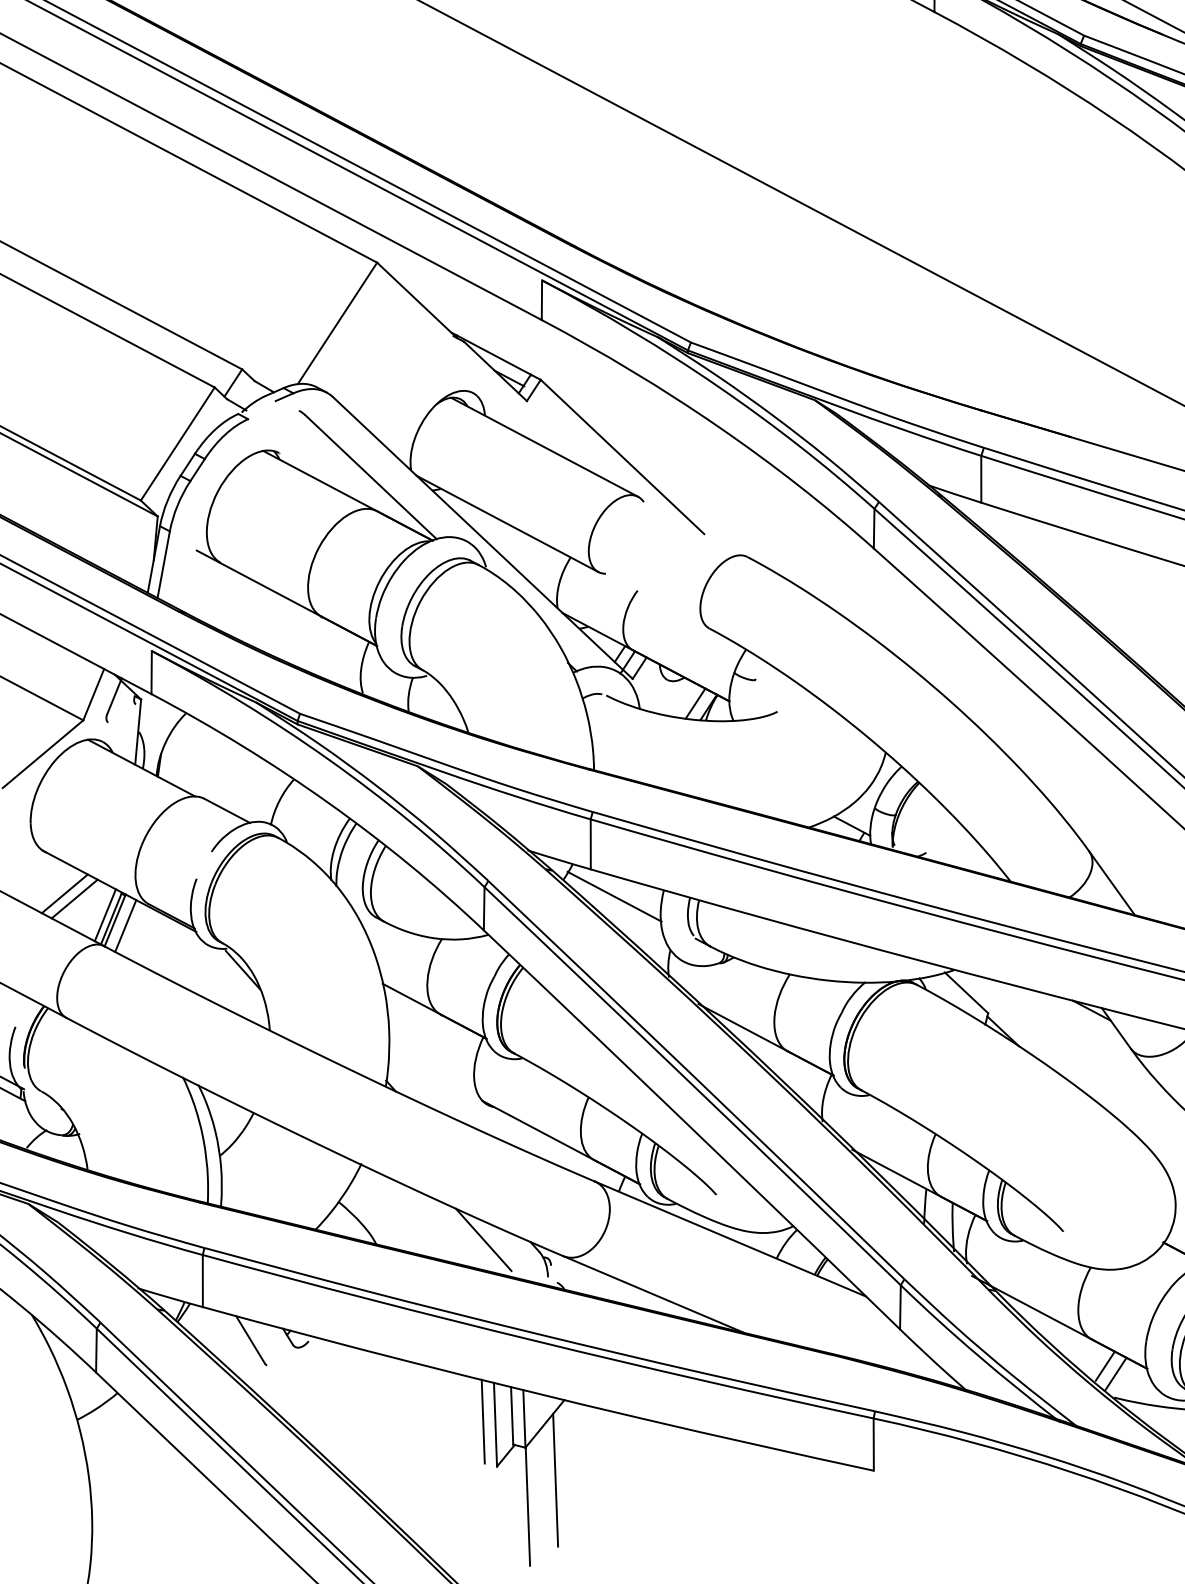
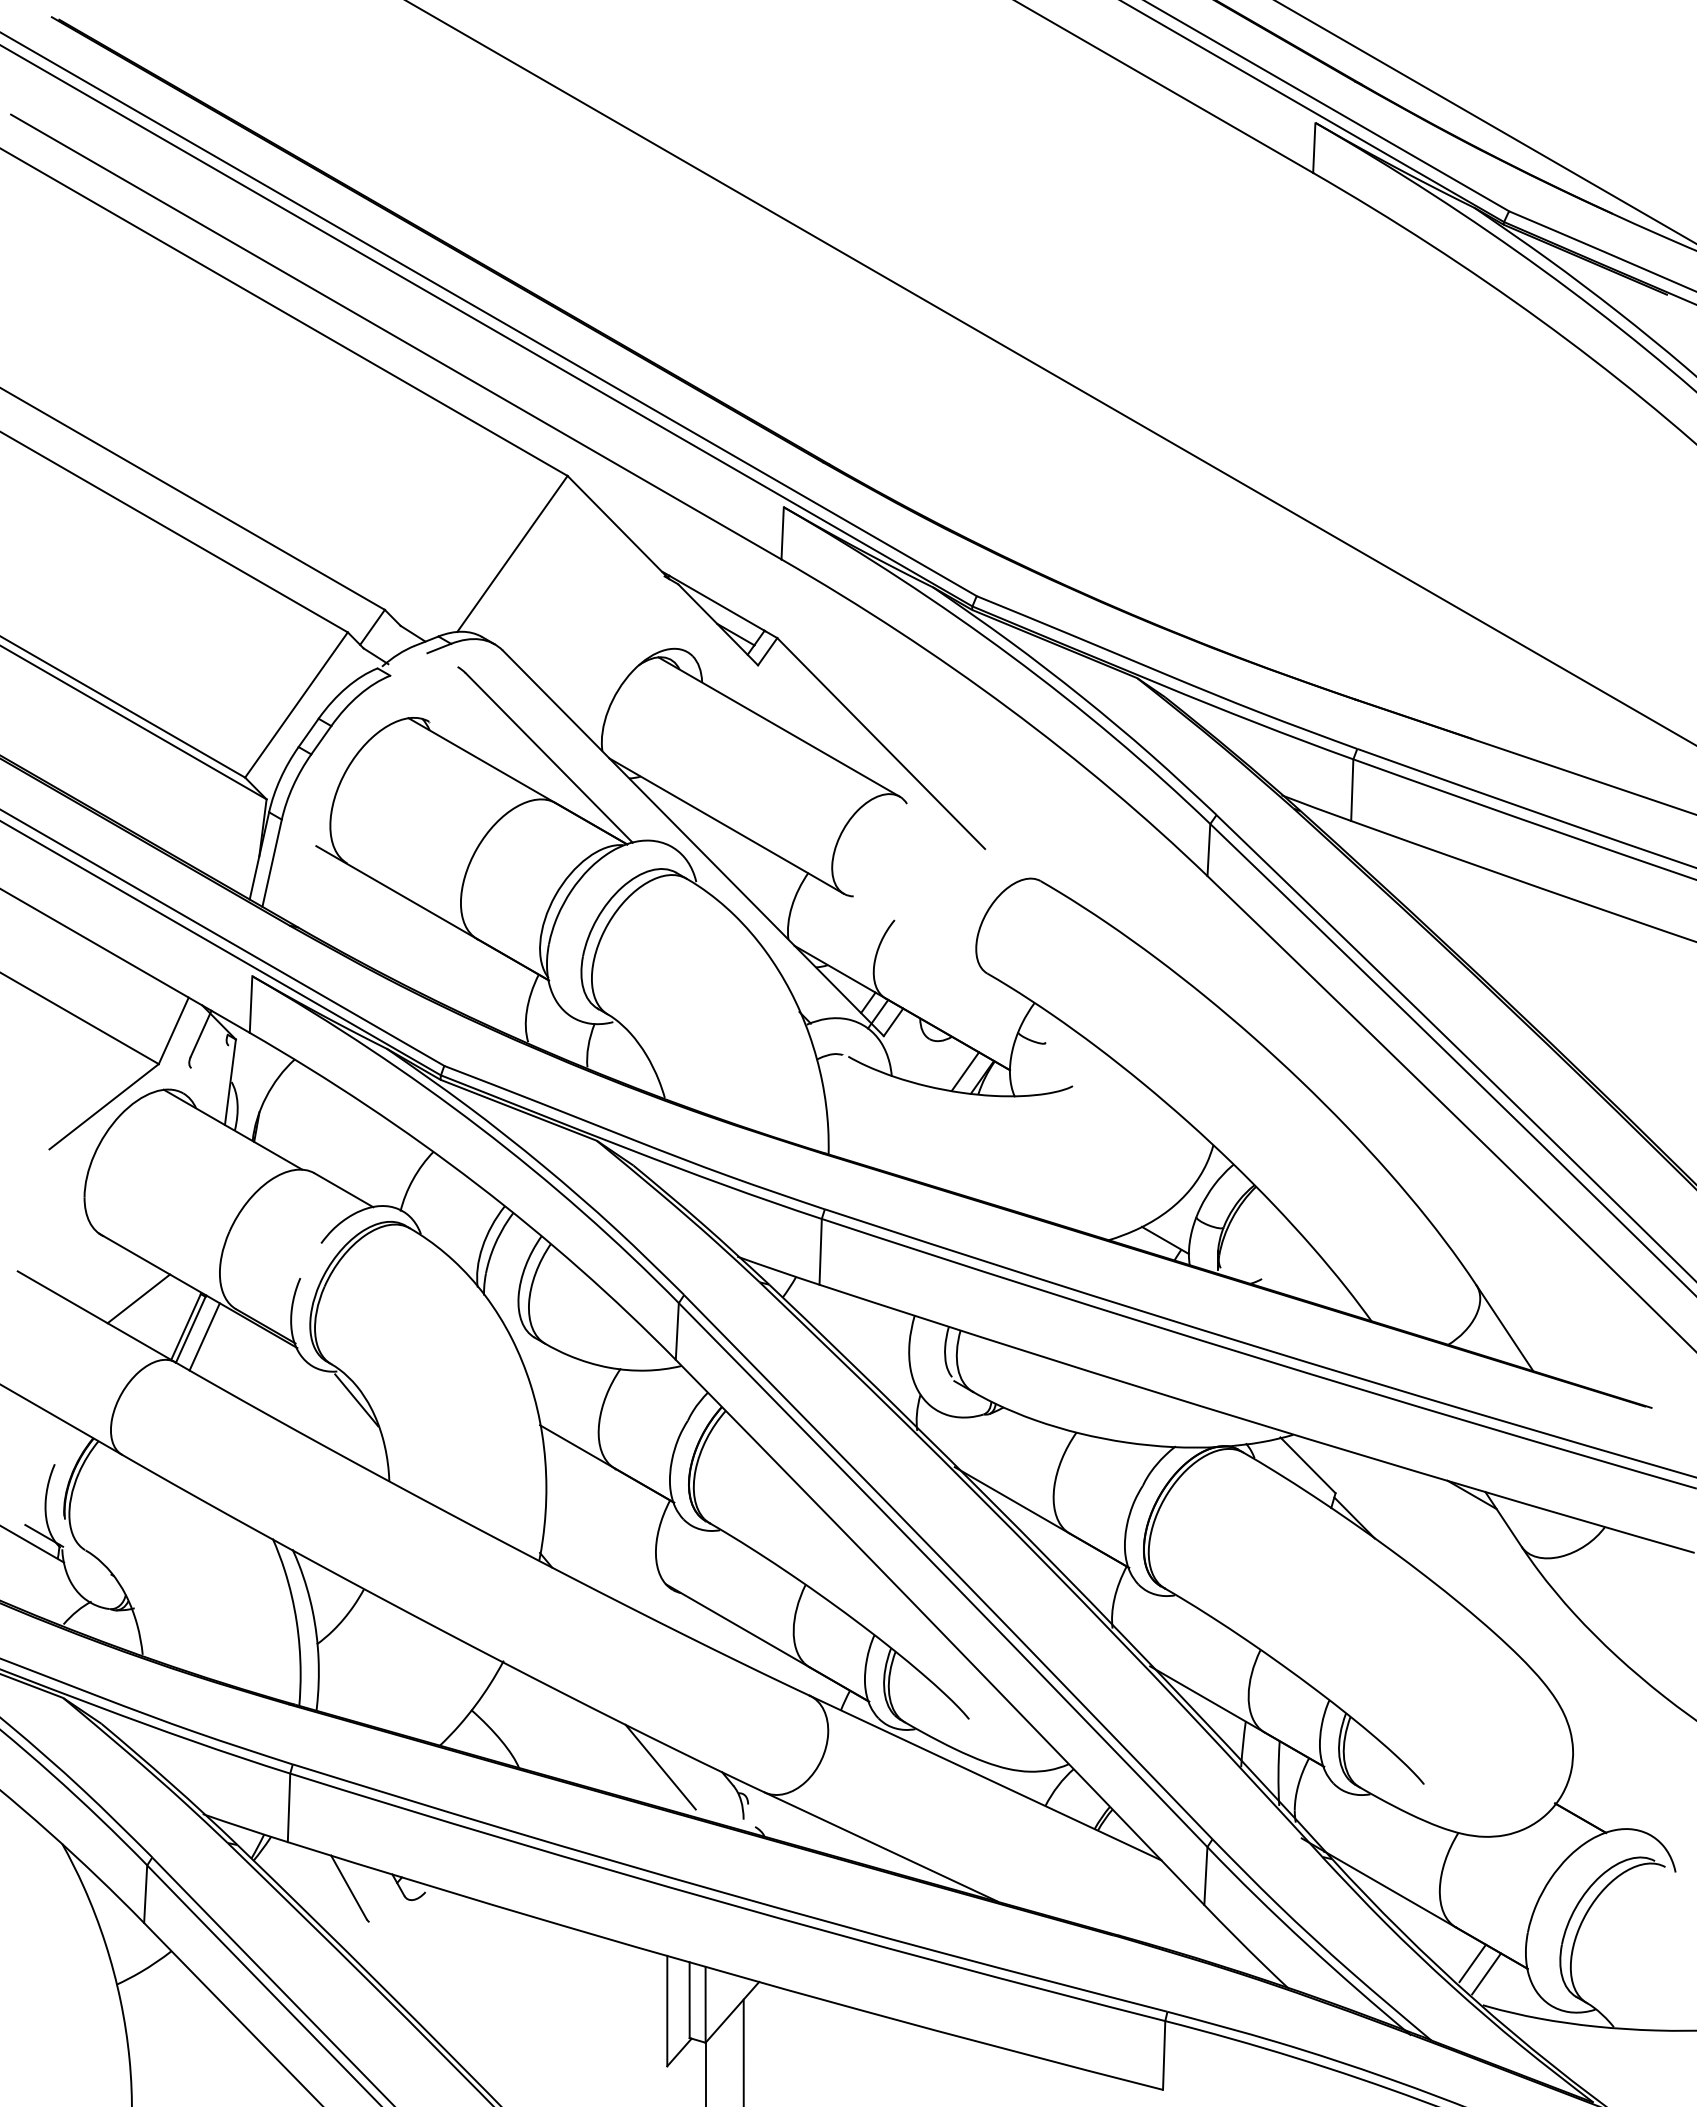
line: (64, 893) -> (125, 1291), removed
line: (614, 896) -> (849, 1321), removed
line: (105, 915) -> (178, 1321), removed
line: (483, 1421) -> (651, 2006), removed

